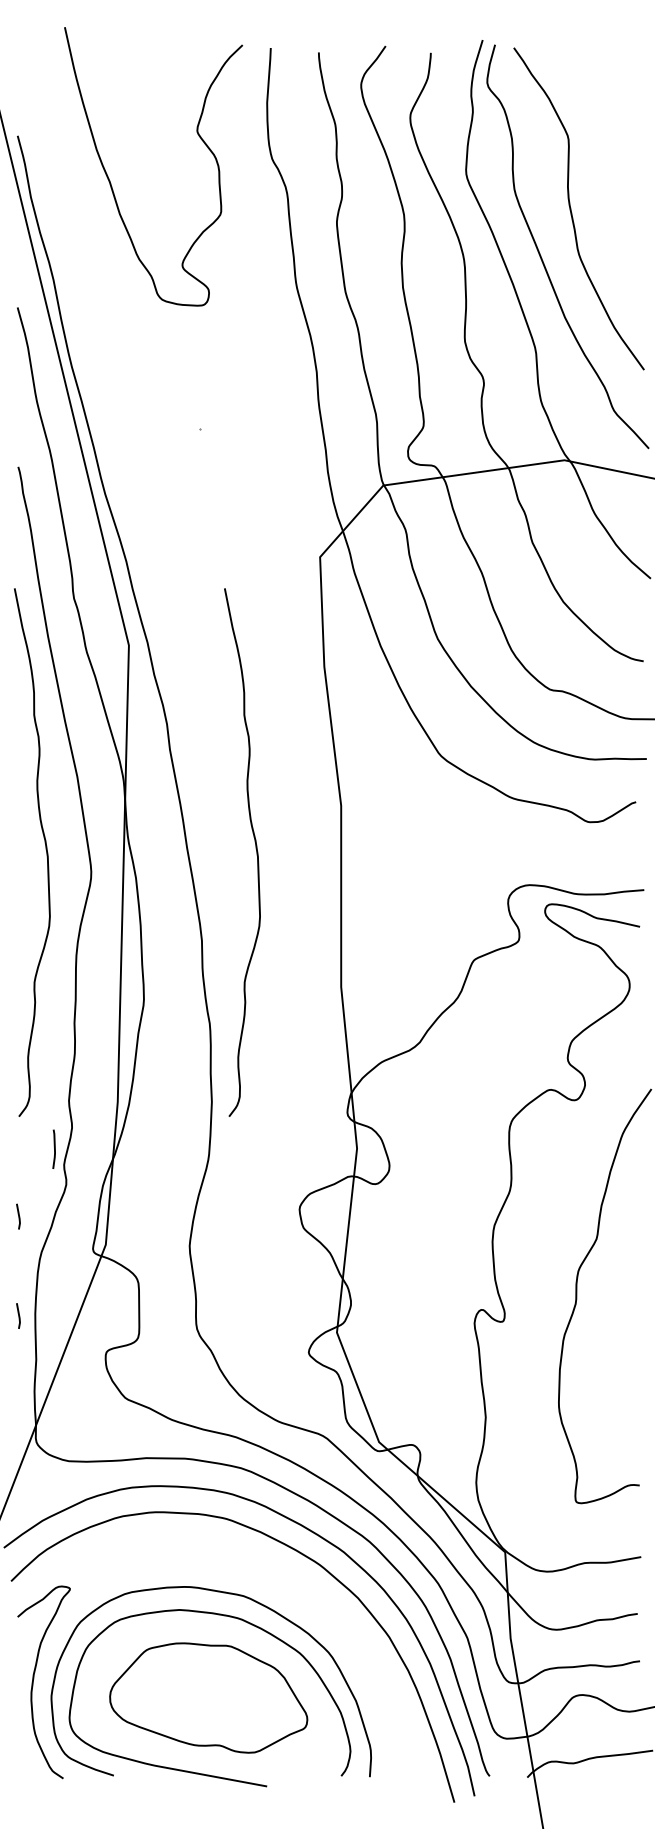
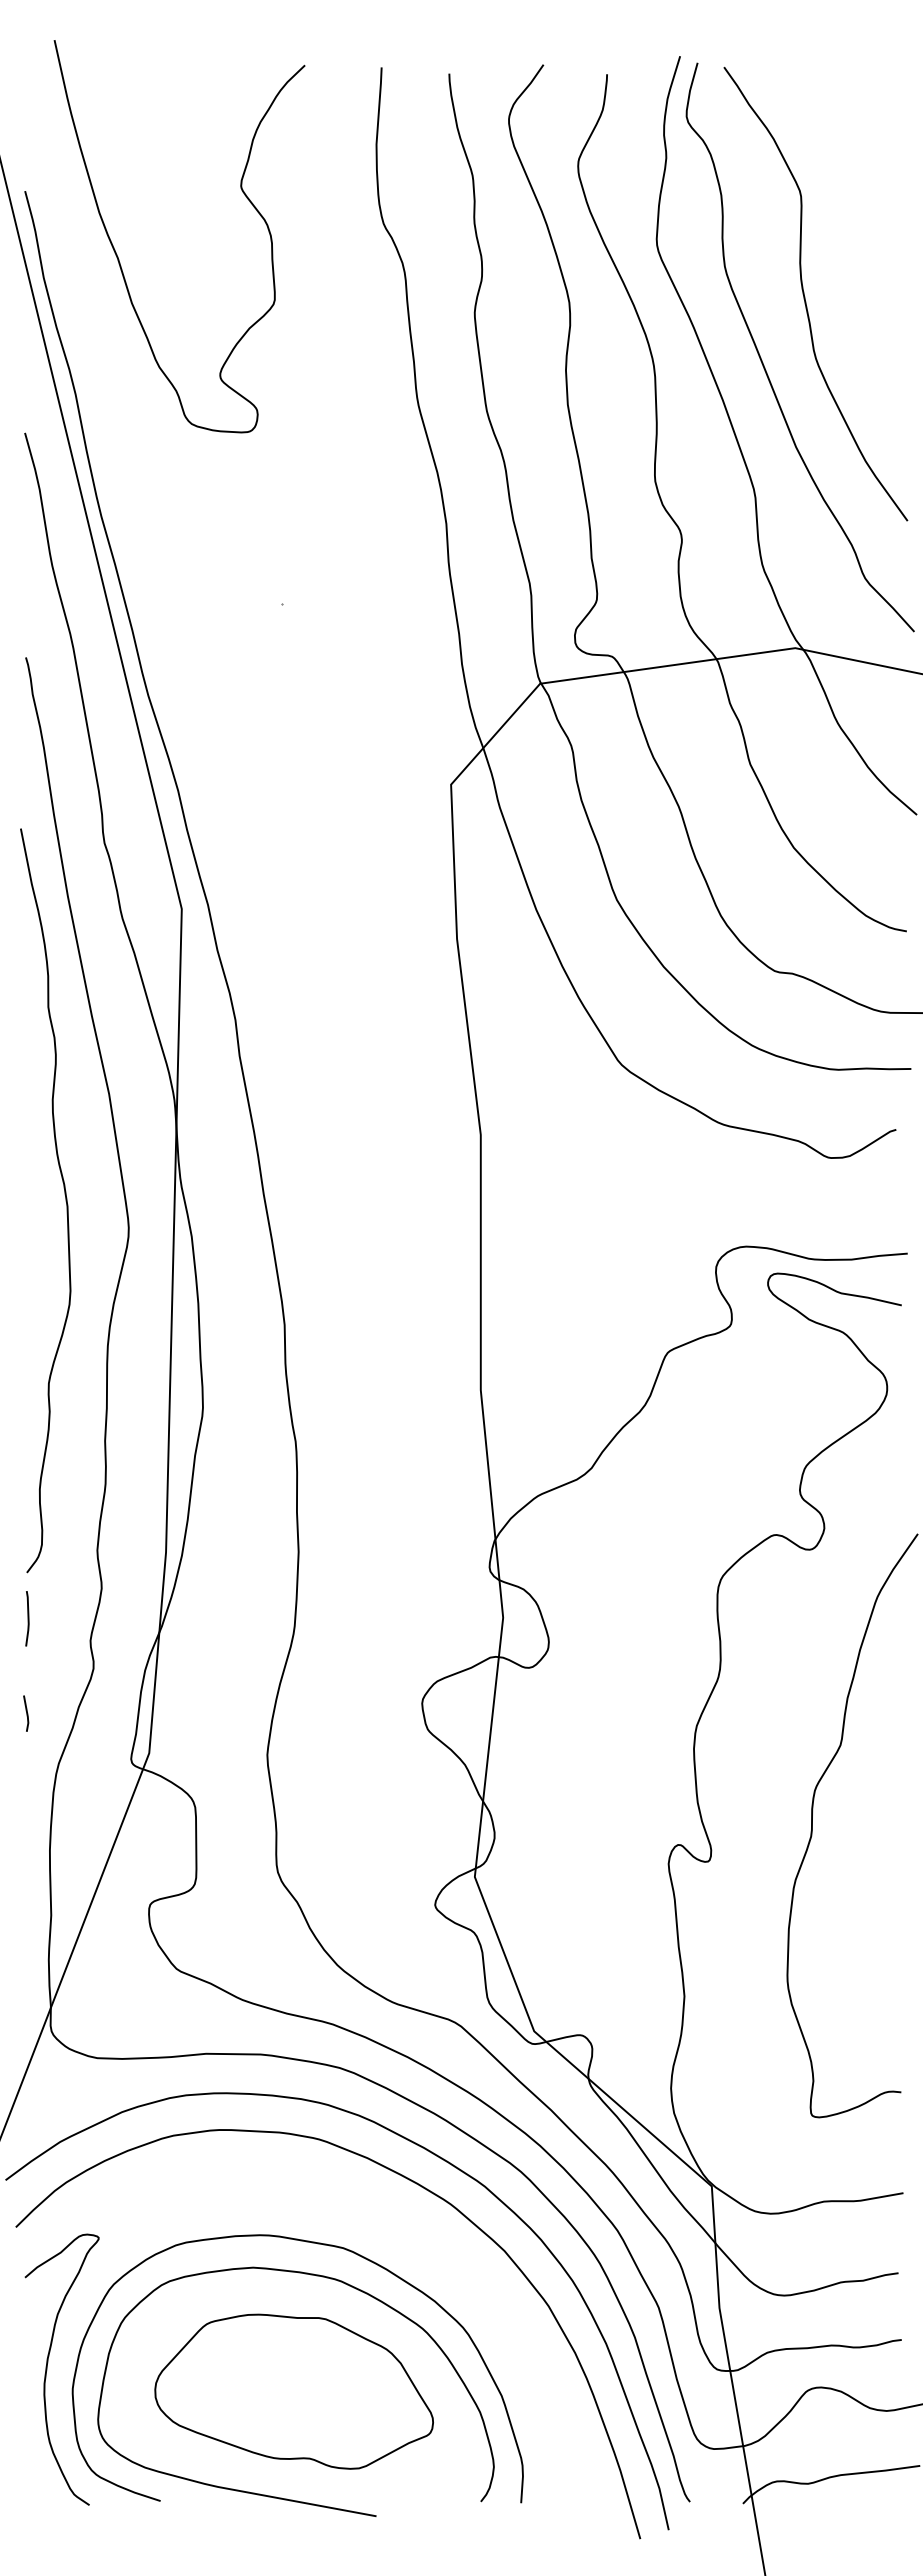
curve: (110, 180) -> (118, 256), moved
curve: (255, 848) -> (360, 1194), removed
line: (54, 1149) -> (27, 1618), moved
line: (18, 1315) -> (26, 1853), removed

